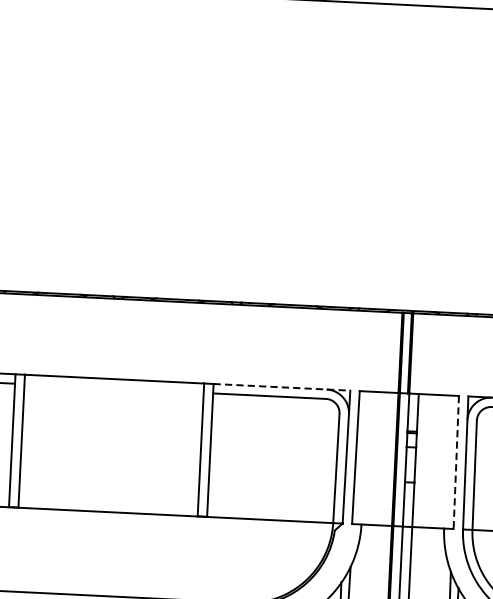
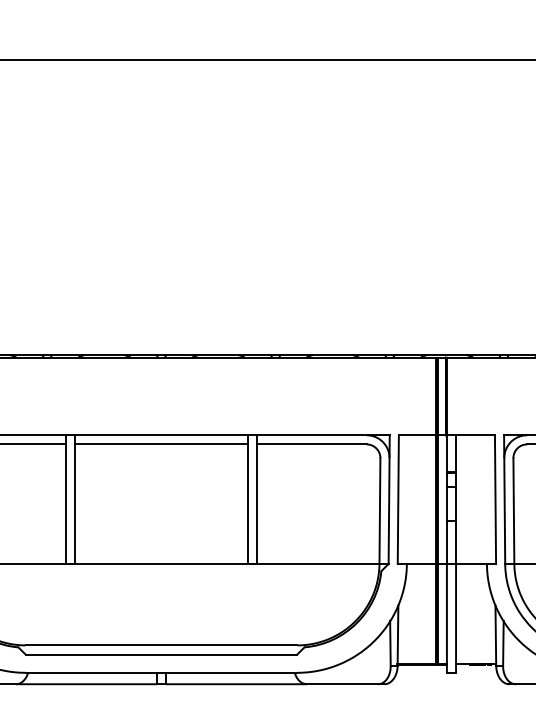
line: (282, 387) -> (324, 435), dashed -> solid
line: (114, 388) -> (161, 444), added
line: (456, 463) -> (495, 500), dashed -> solid

